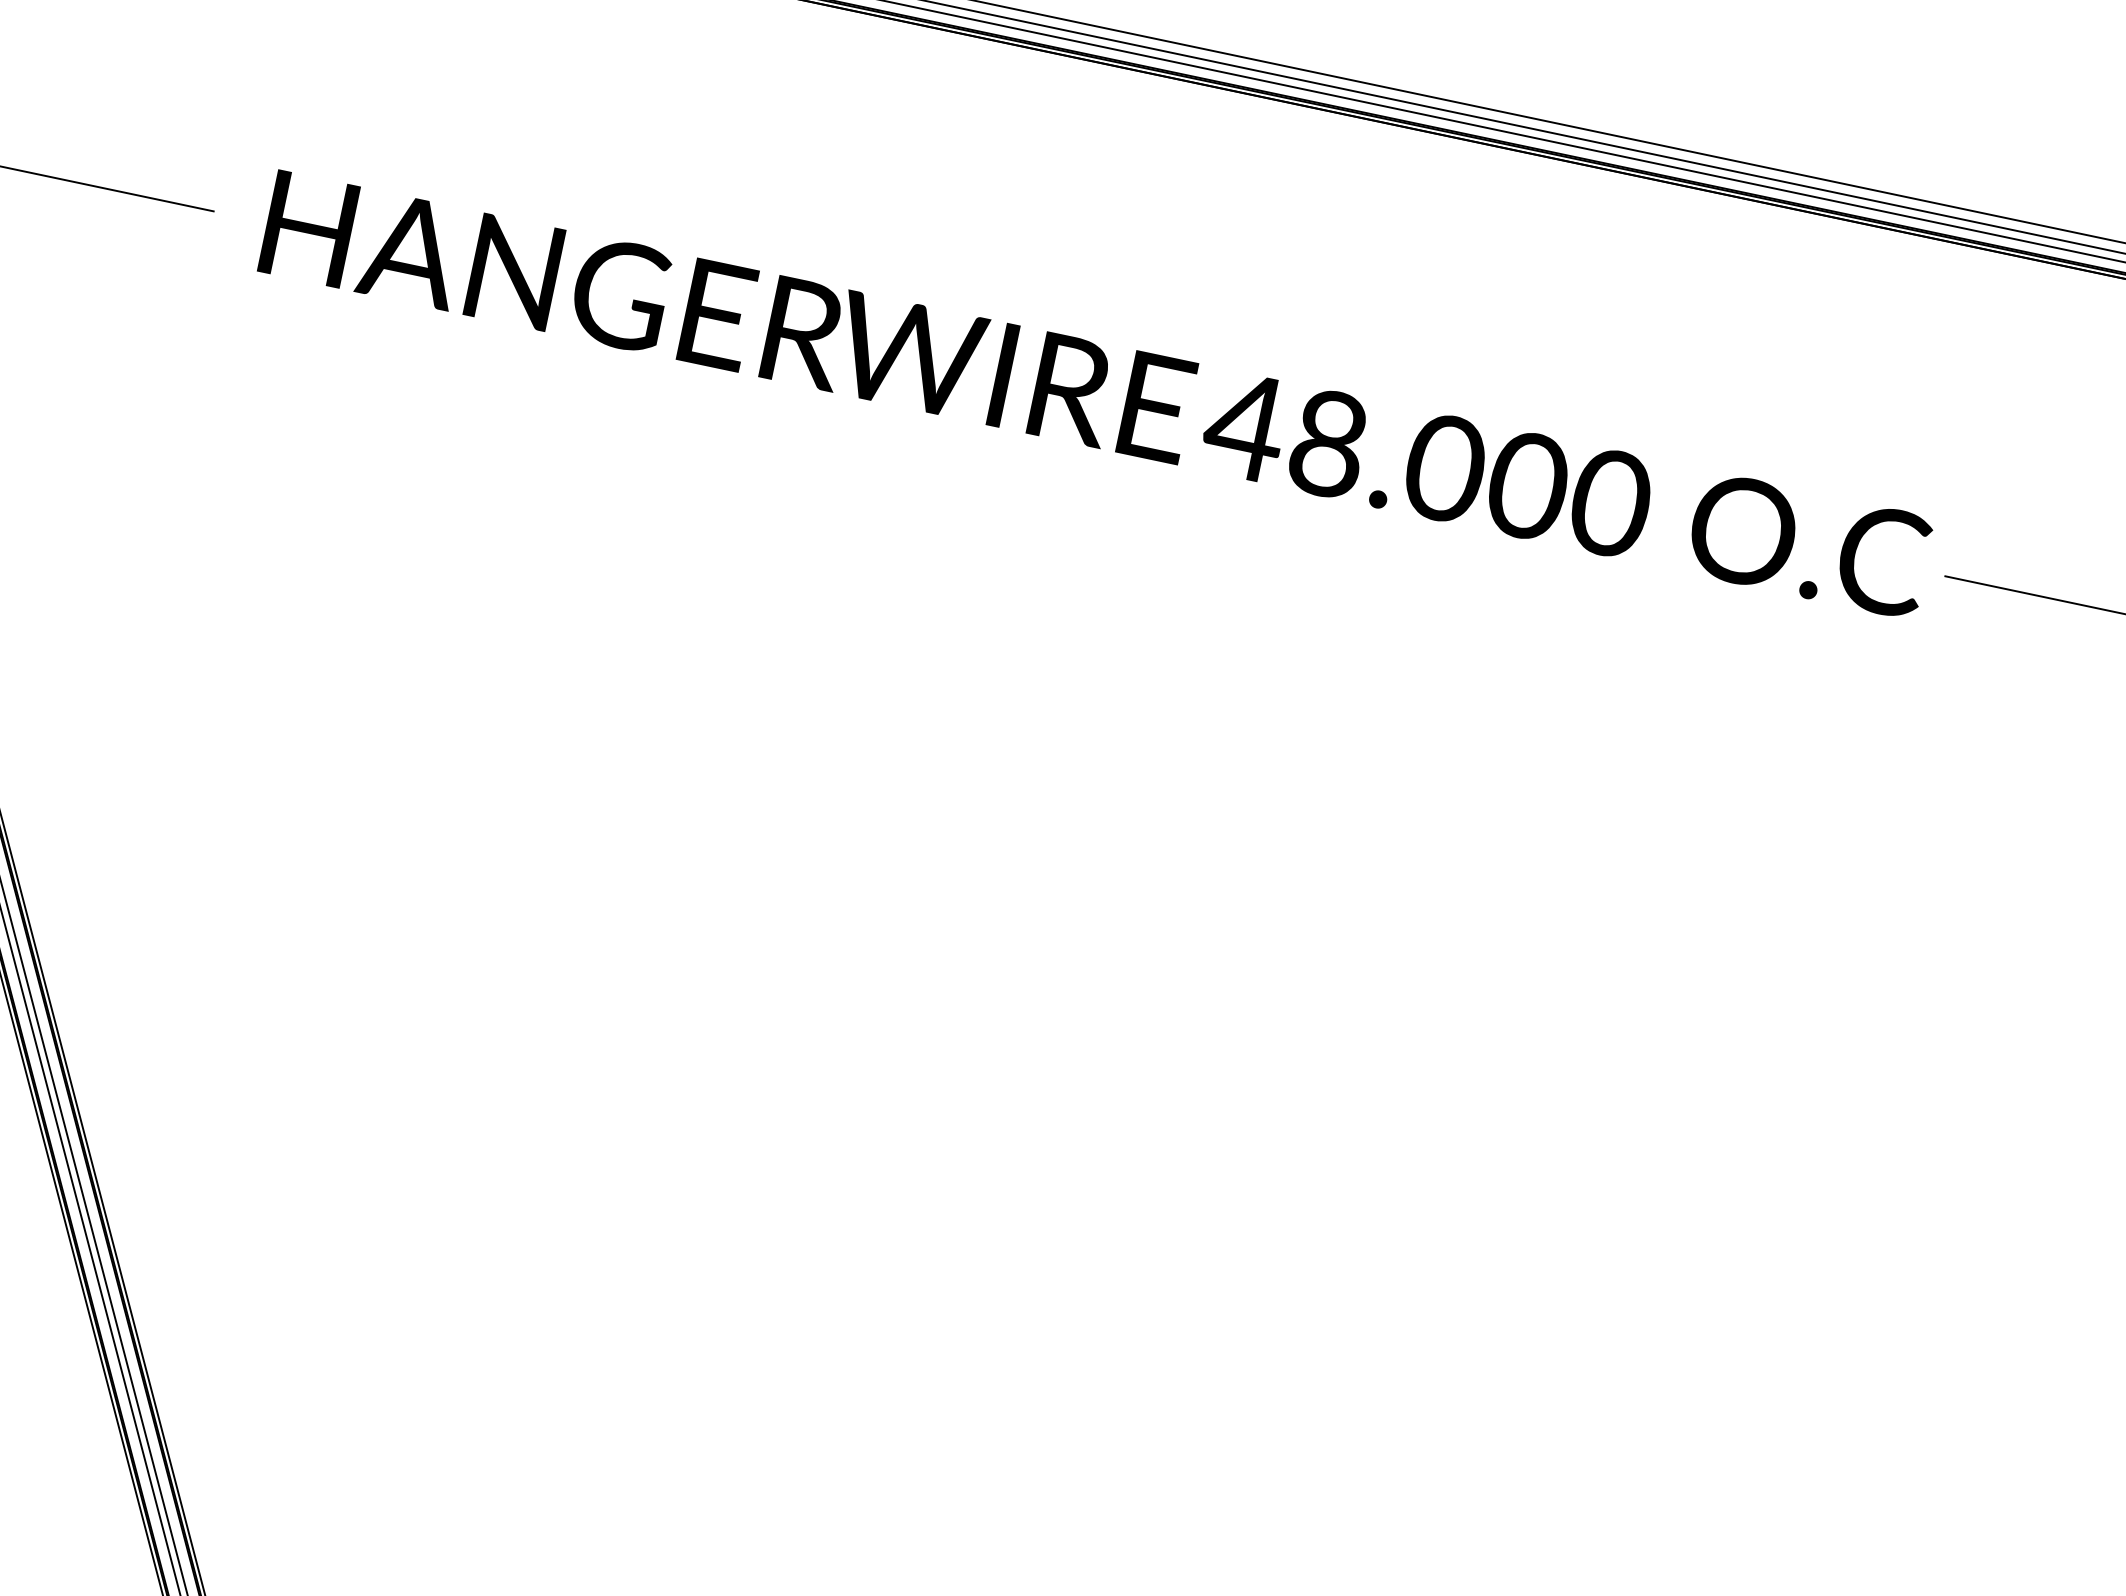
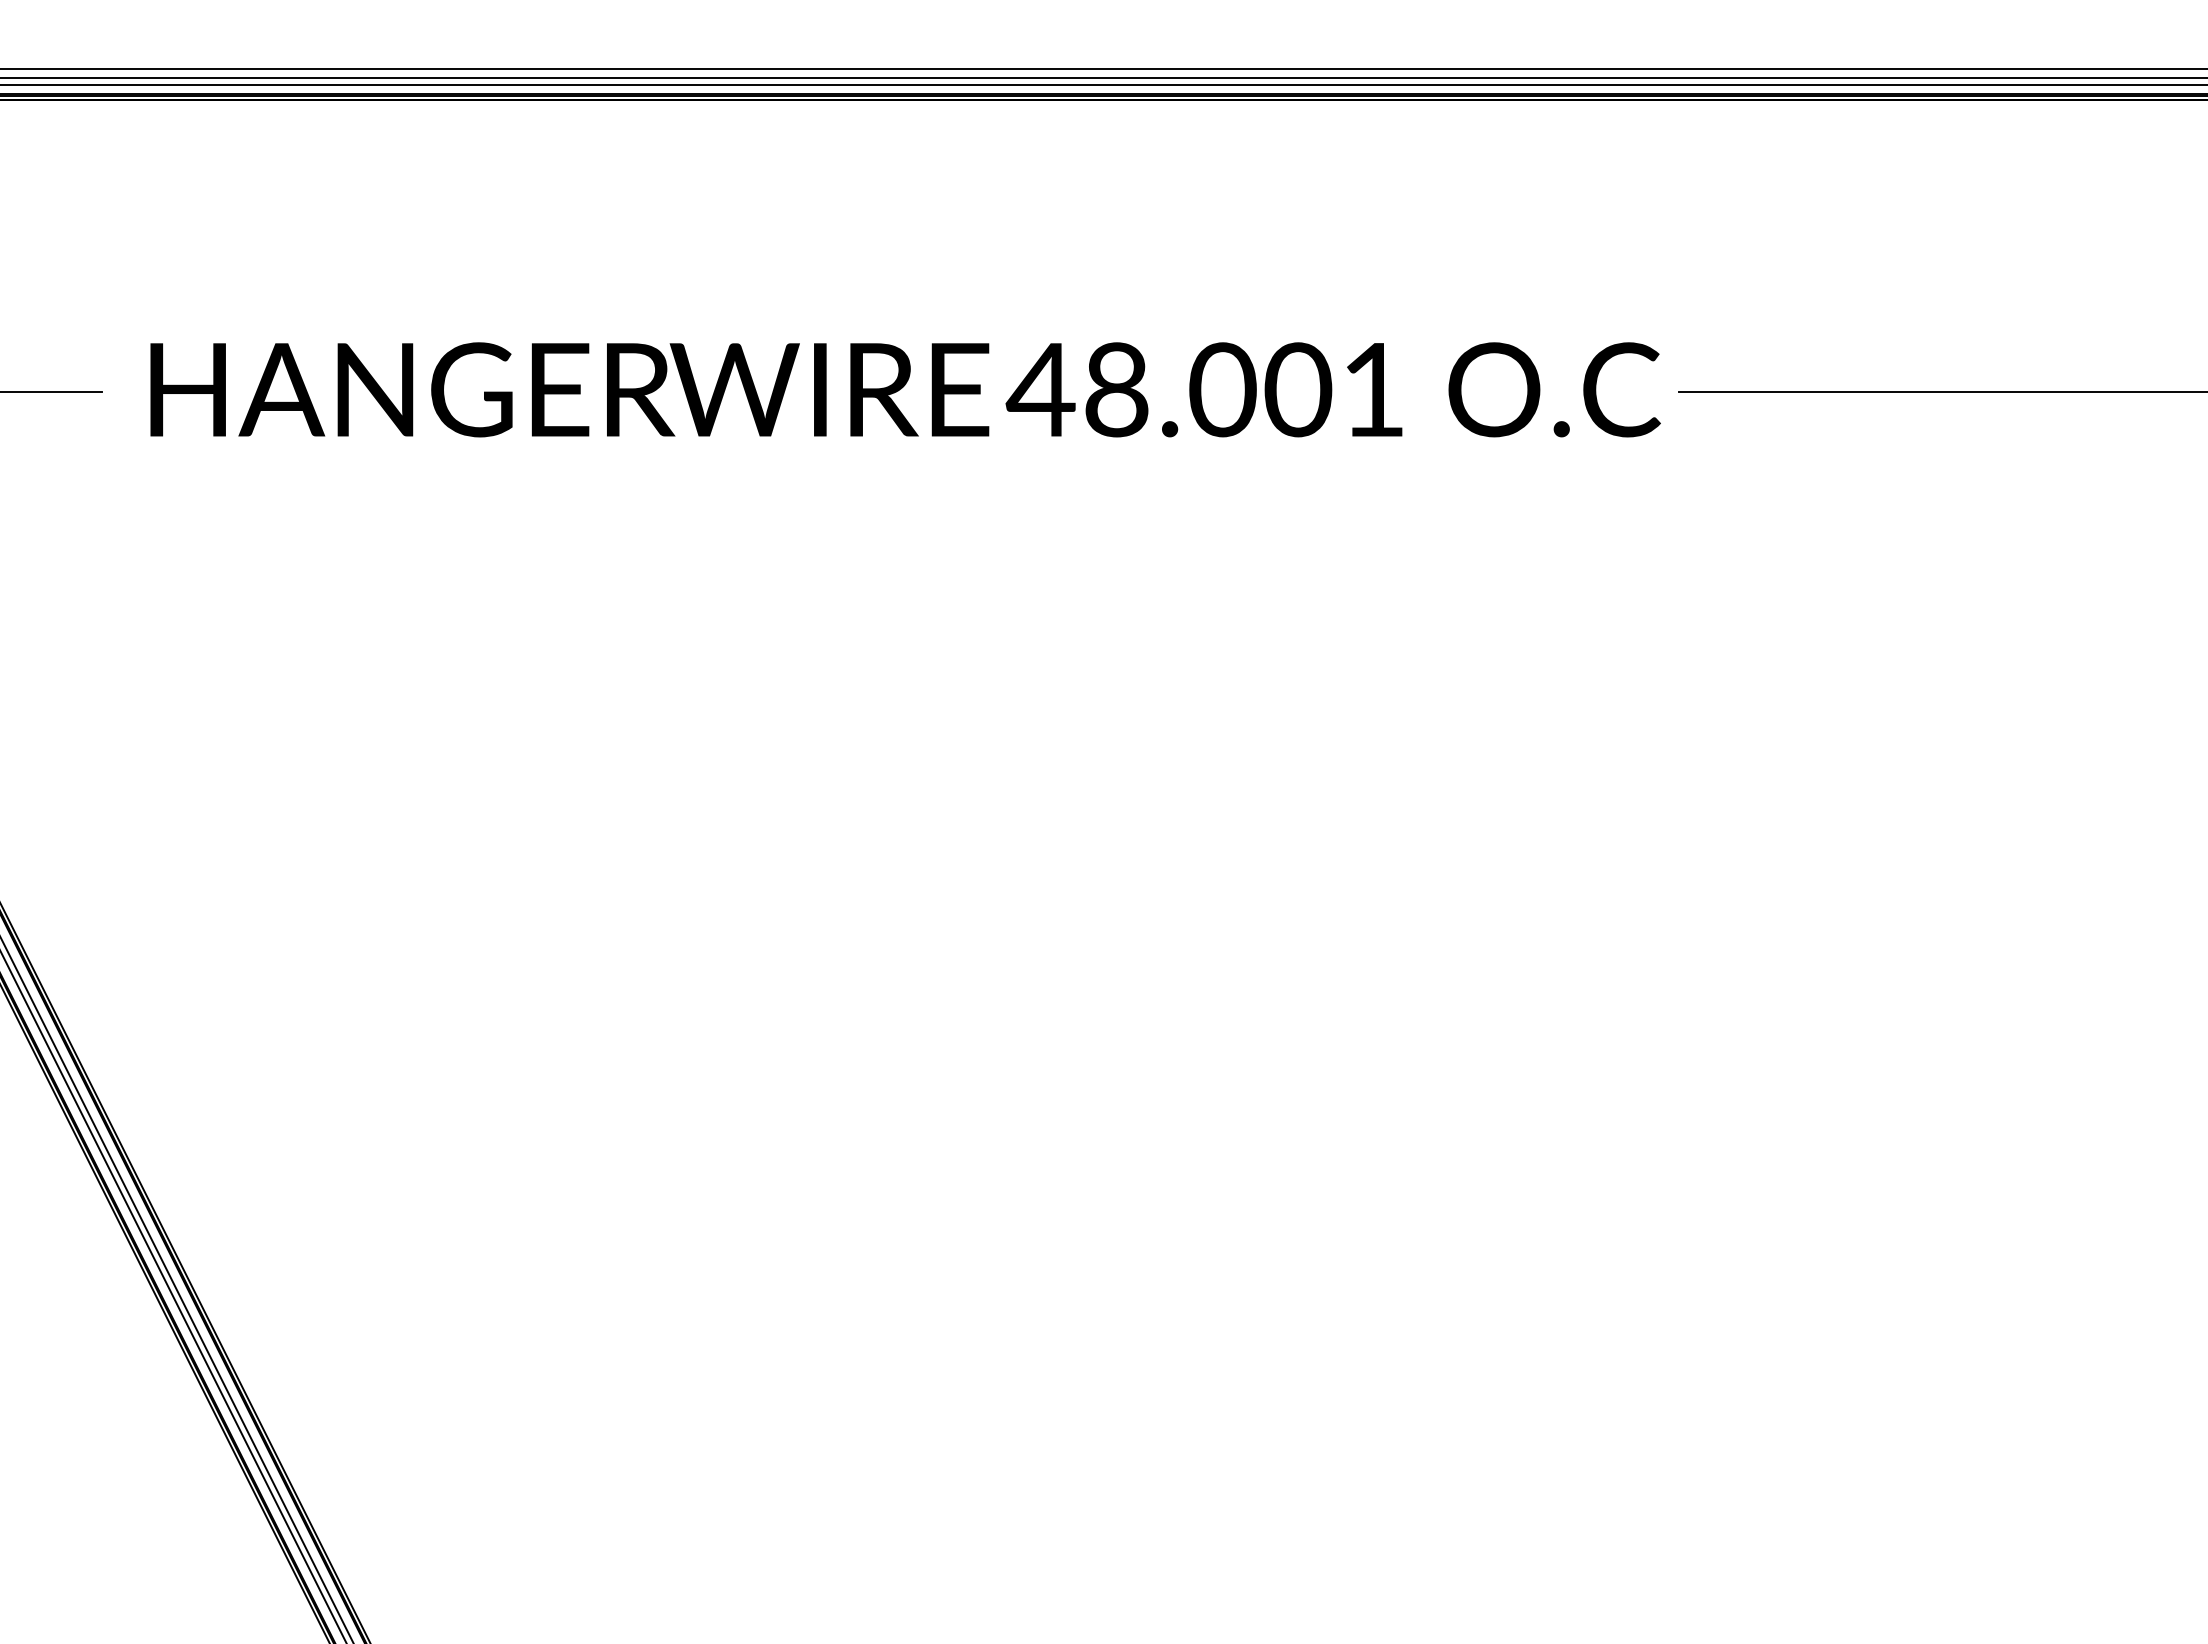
text: (1610, 502) -> (1373, 389), 48.000 -> 48.001

